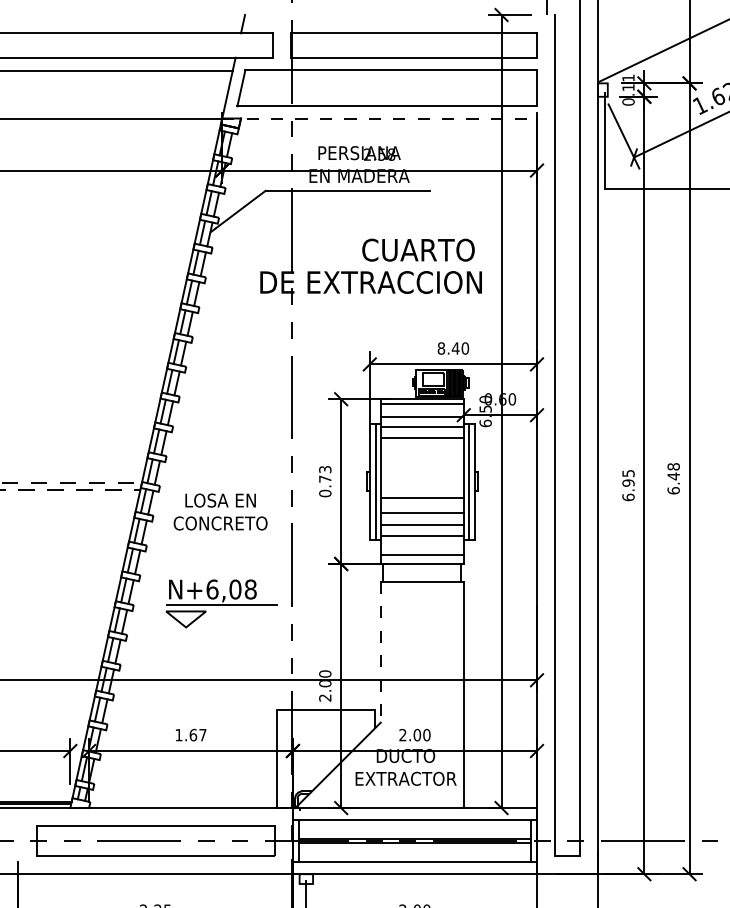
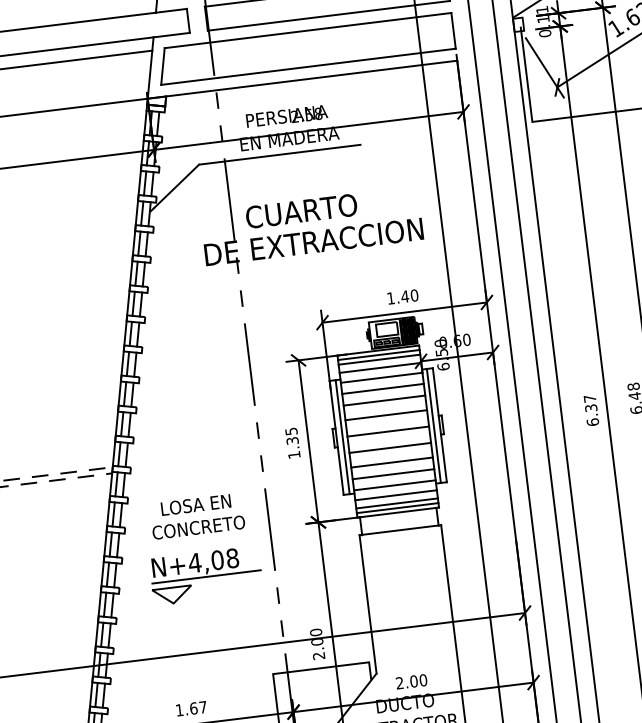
line: (380, 118) -> (303, 79), dashed -> solid
text: (418, 249) -> (301, 210), moved
text: (441, 348) -> (391, 298), 8.40 -> 1.40
line: (421, 408) -> (378, 359), added
line: (421, 450) -> (383, 401), added
line: (421, 464) -> (385, 414), added
text: (628, 478) -> (590, 403), 6.95 -> 6.37
text: (325, 481) -> (293, 443), 0.73 -> 1.35
line: (421, 481) -> (387, 431), added
text: (220, 511) -> (197, 515), moved
line: (421, 546) -> (395, 495), added
line: (421, 559) -> (396, 508), added
text: (212, 589) -> (195, 563), N+6,08 -> N+4,08
line: (380, 652) -> (367, 604), dashed -> solid

